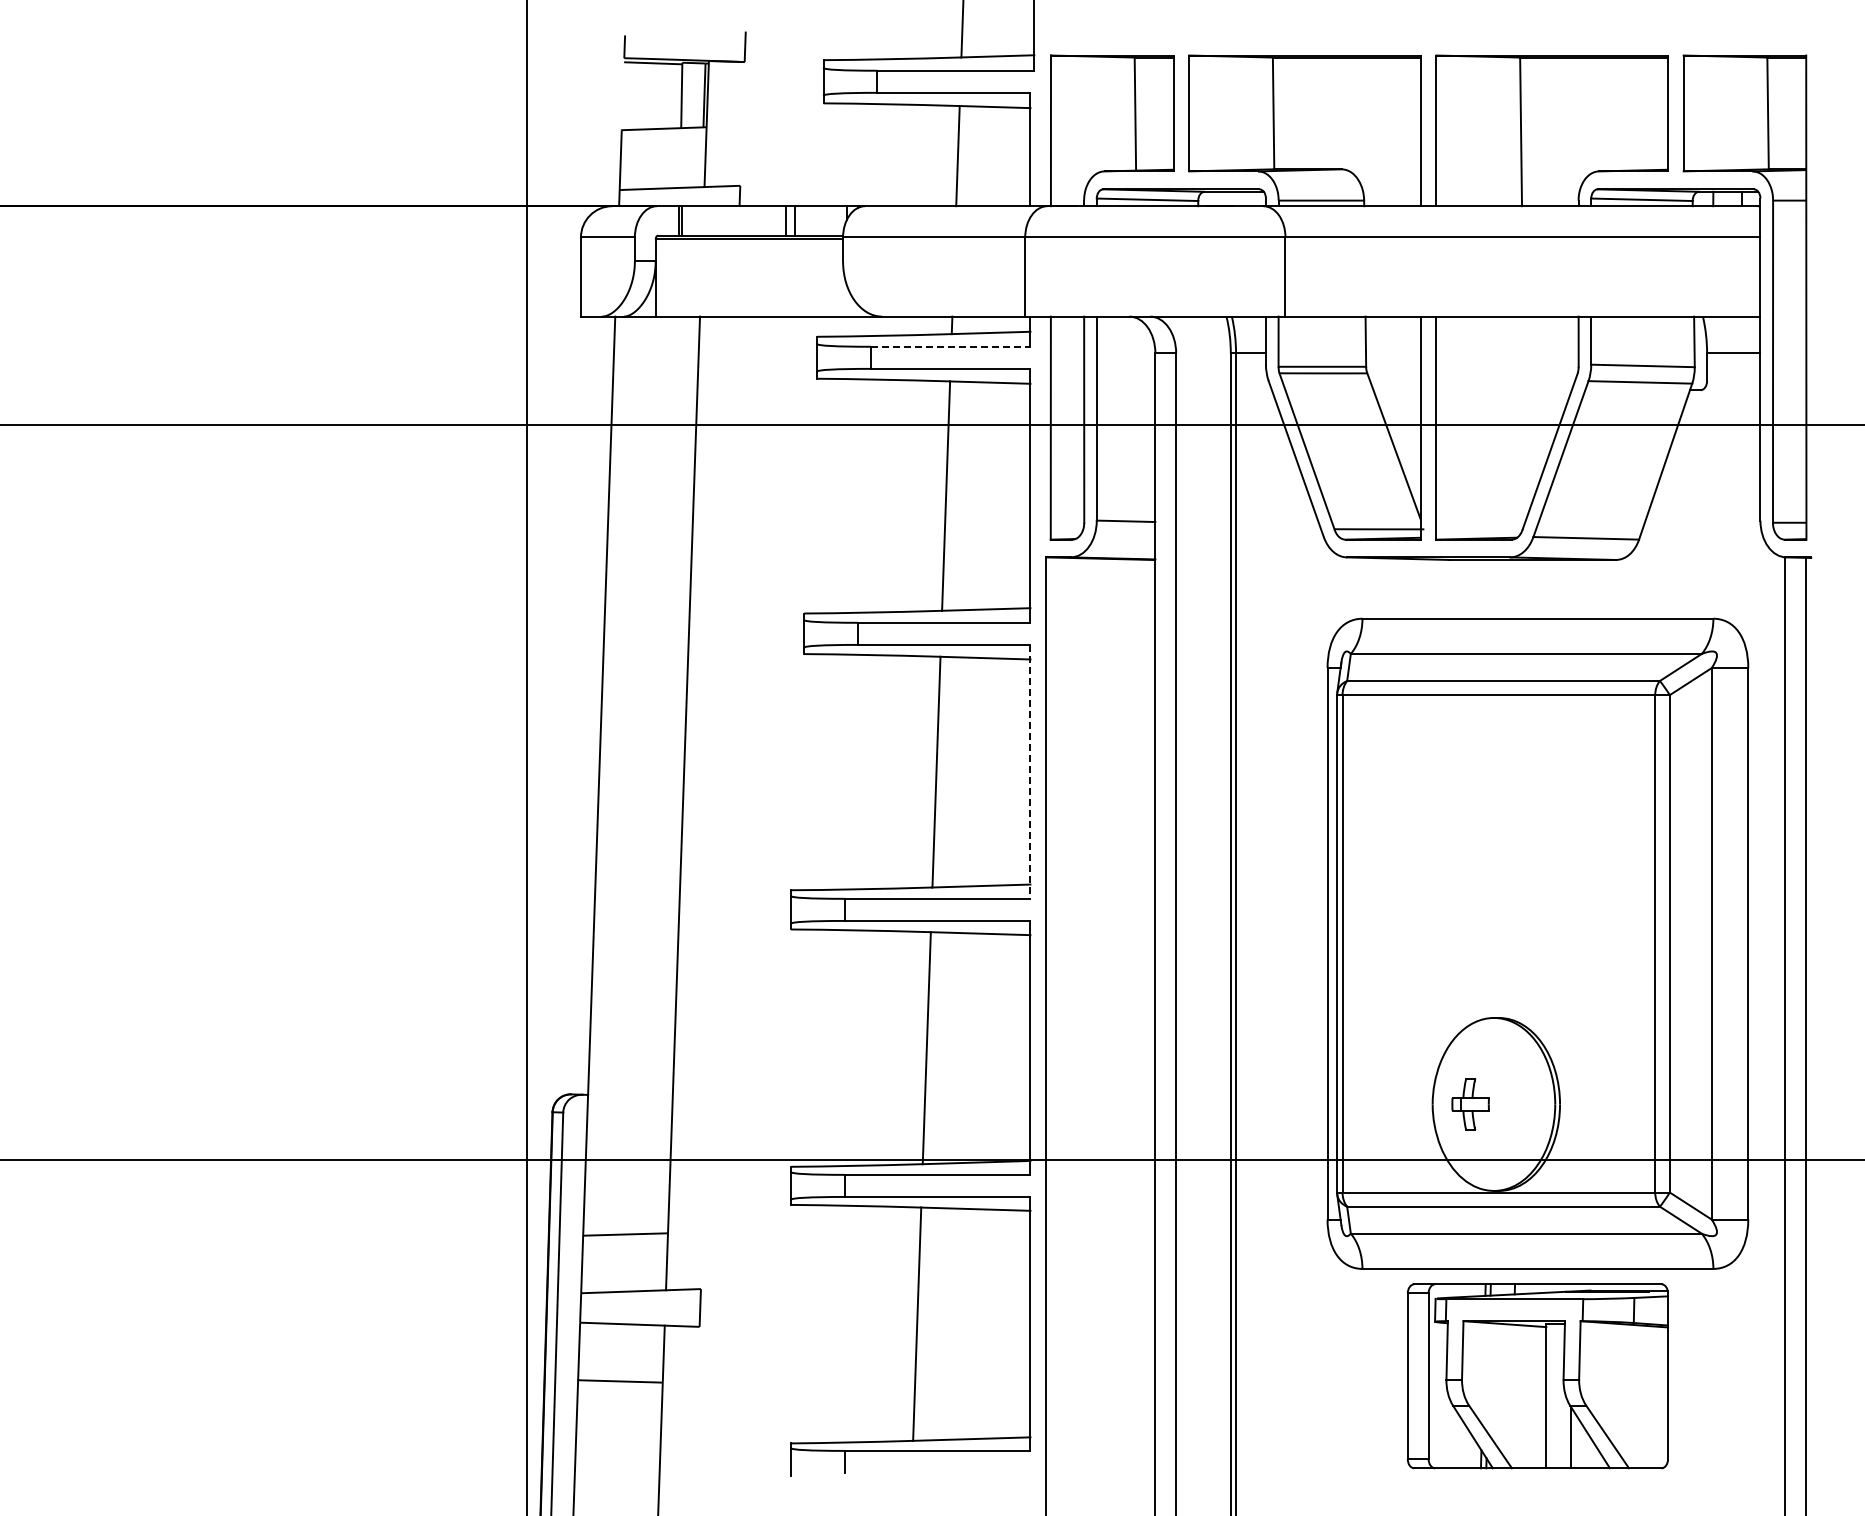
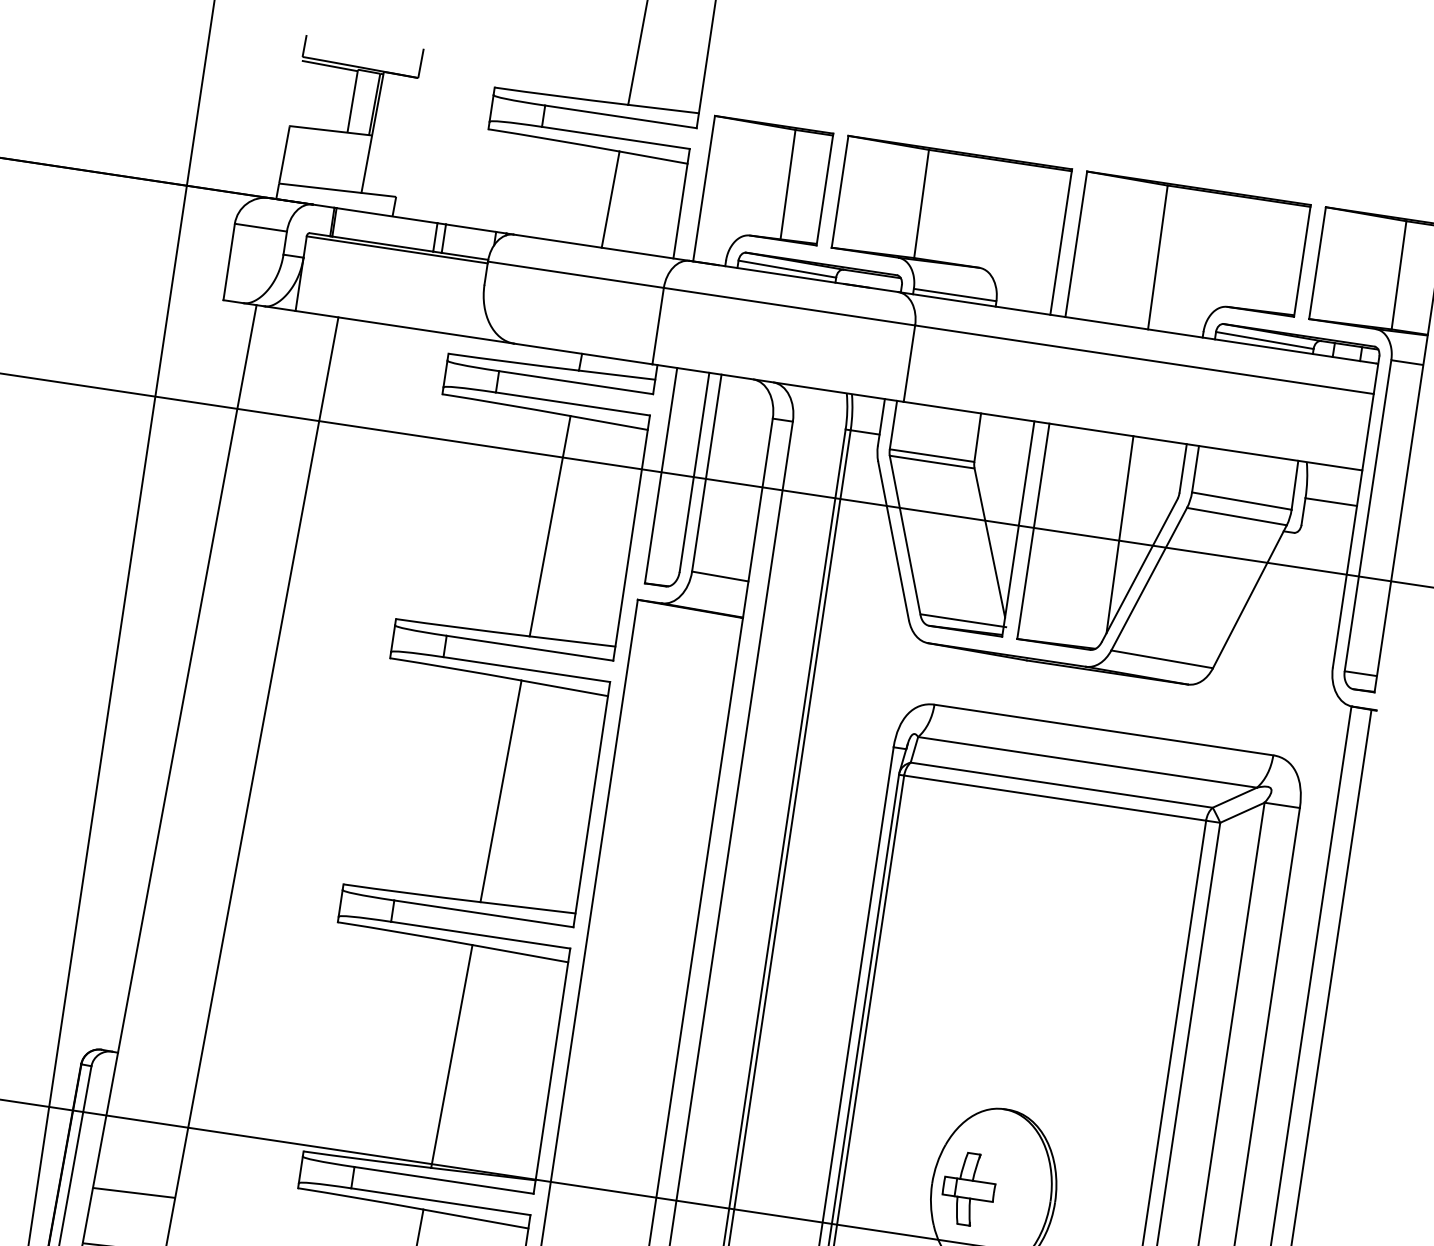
line: (950, 346) -> (575, 382), dashed -> solid
line: (1524, 418) -> (1119, 534), added
line: (1030, 771) -> (591, 804), dashed -> solid
part: (1470, 1104) -> (968, 1189), size x1.43

